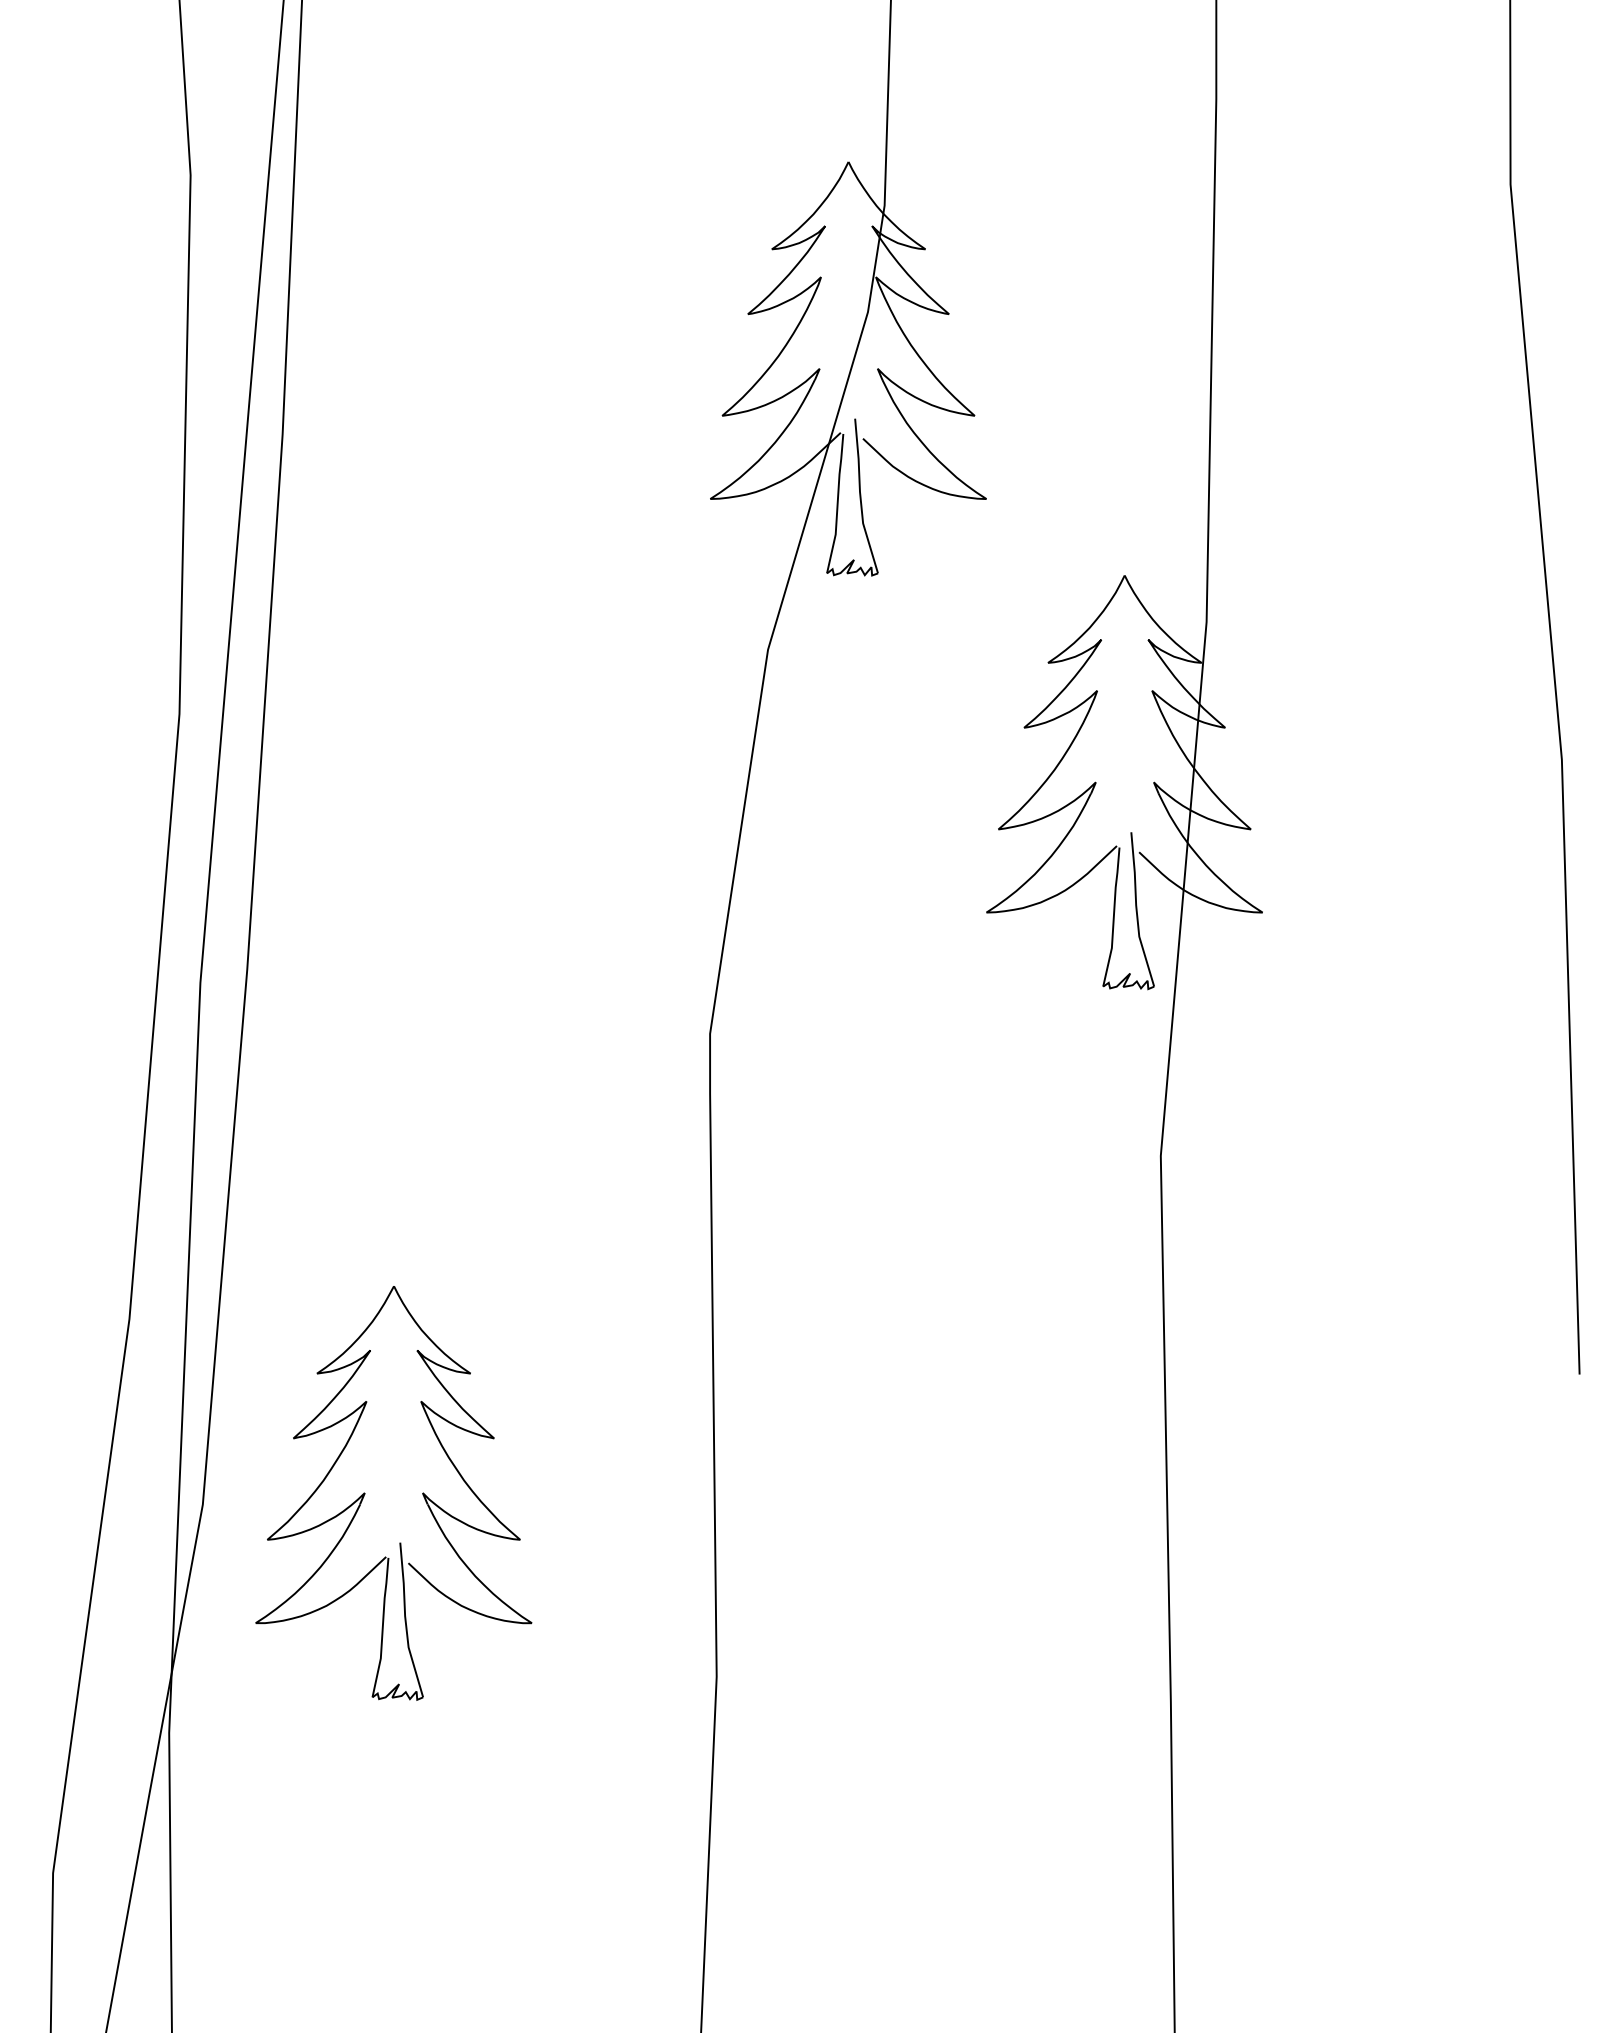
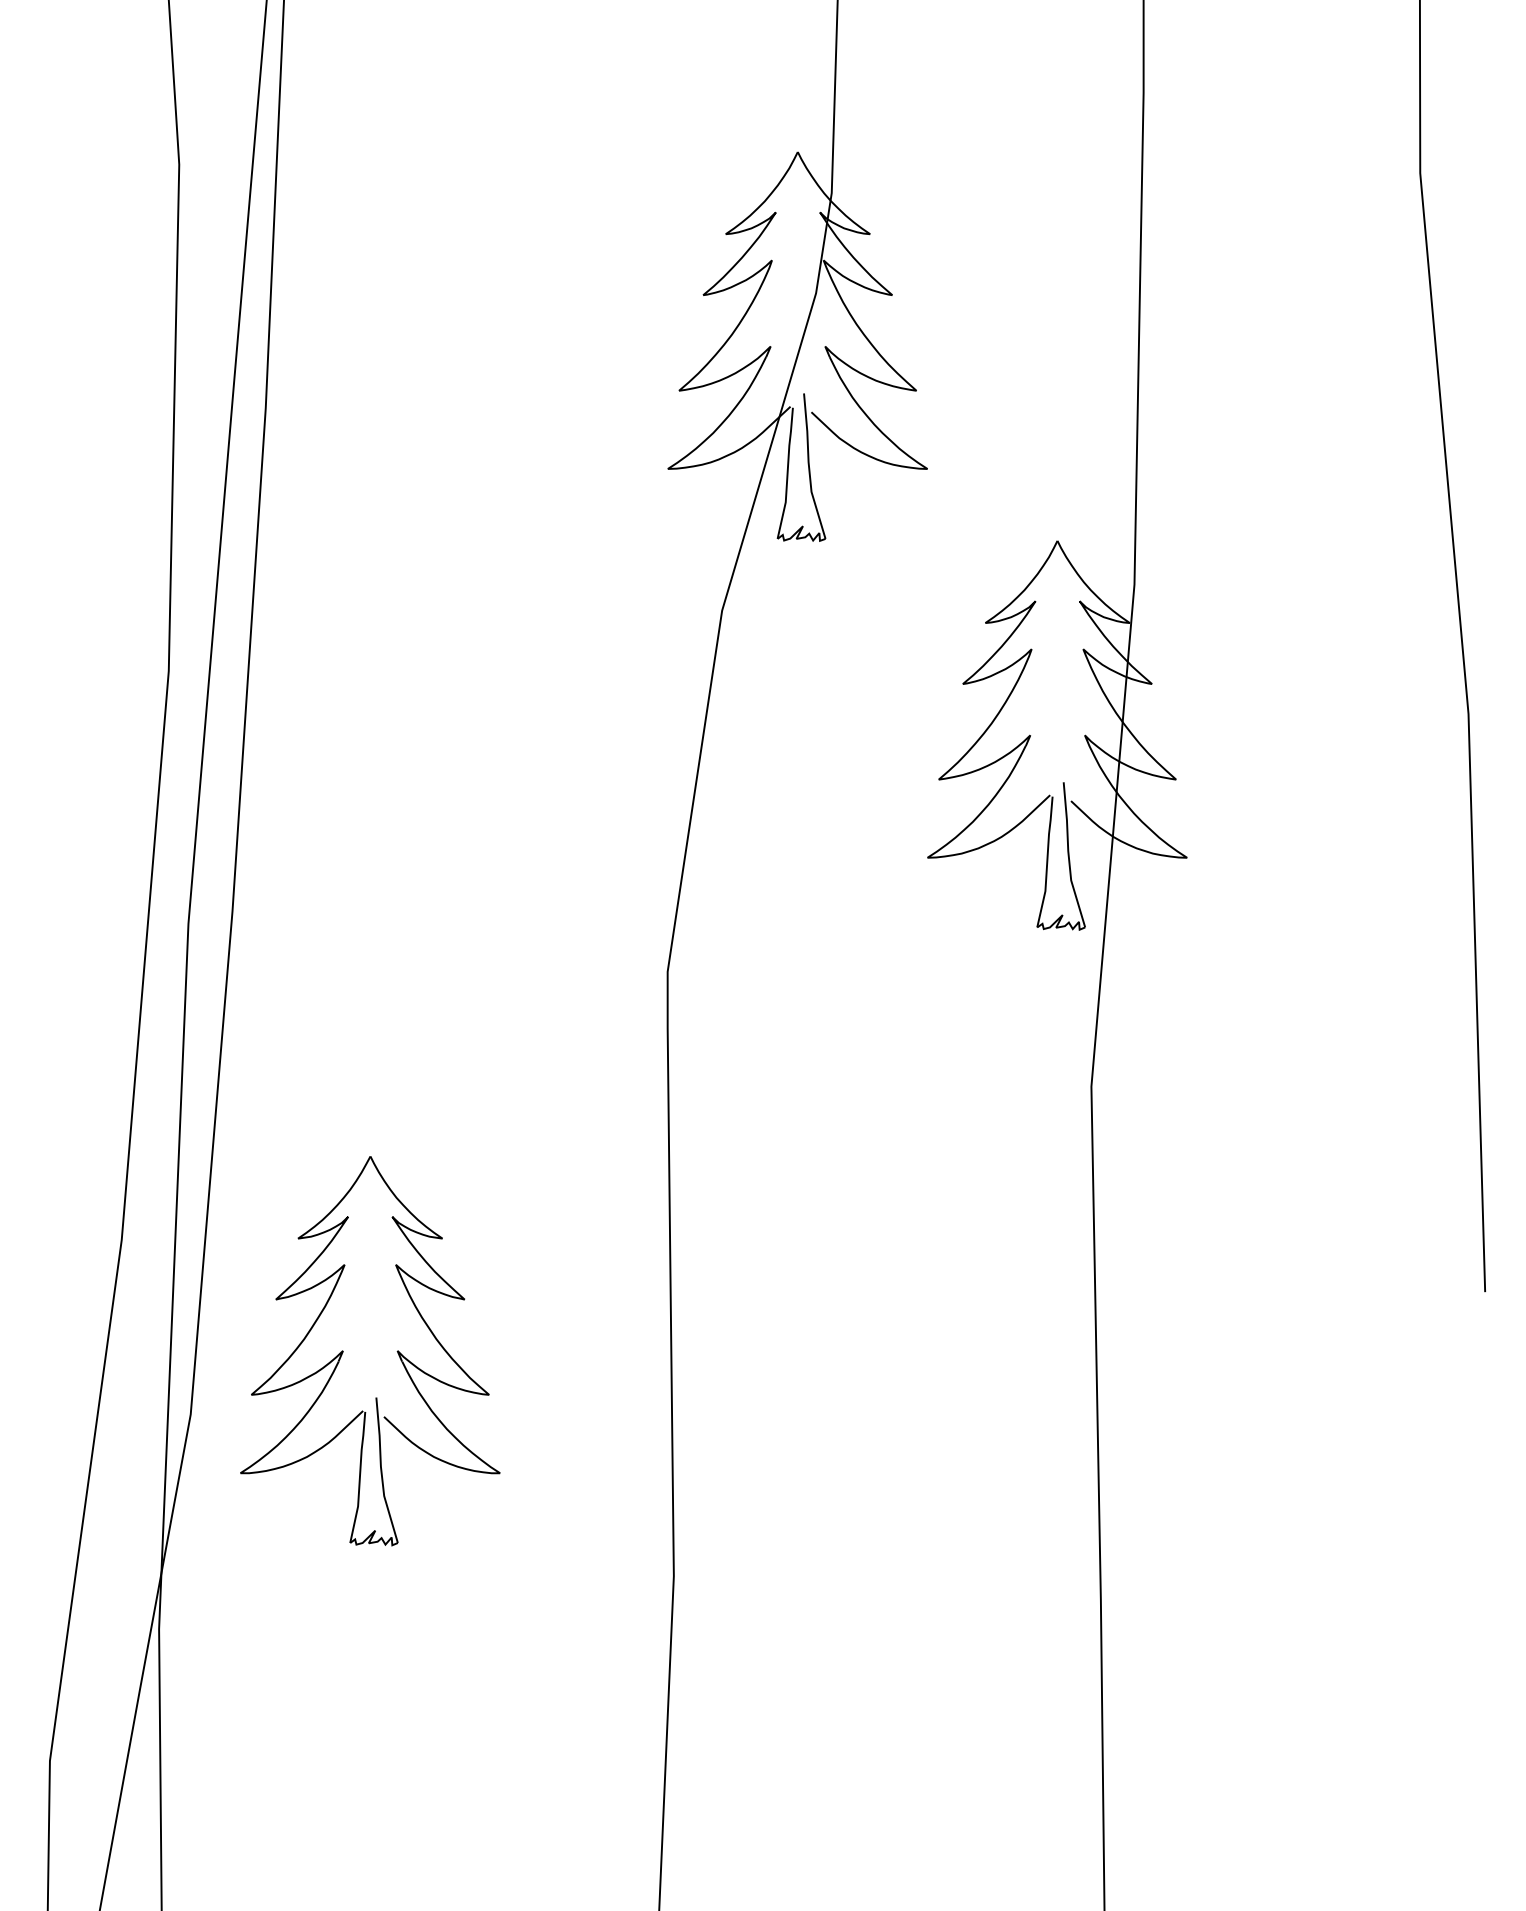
part: (365, 1493) -> (343, 1351), moved

